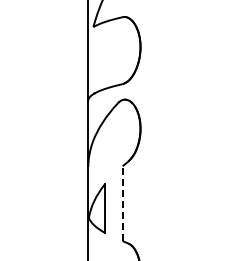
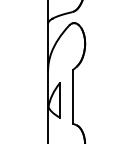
line: (122, 203) -> (72, 96), dashed -> solid

